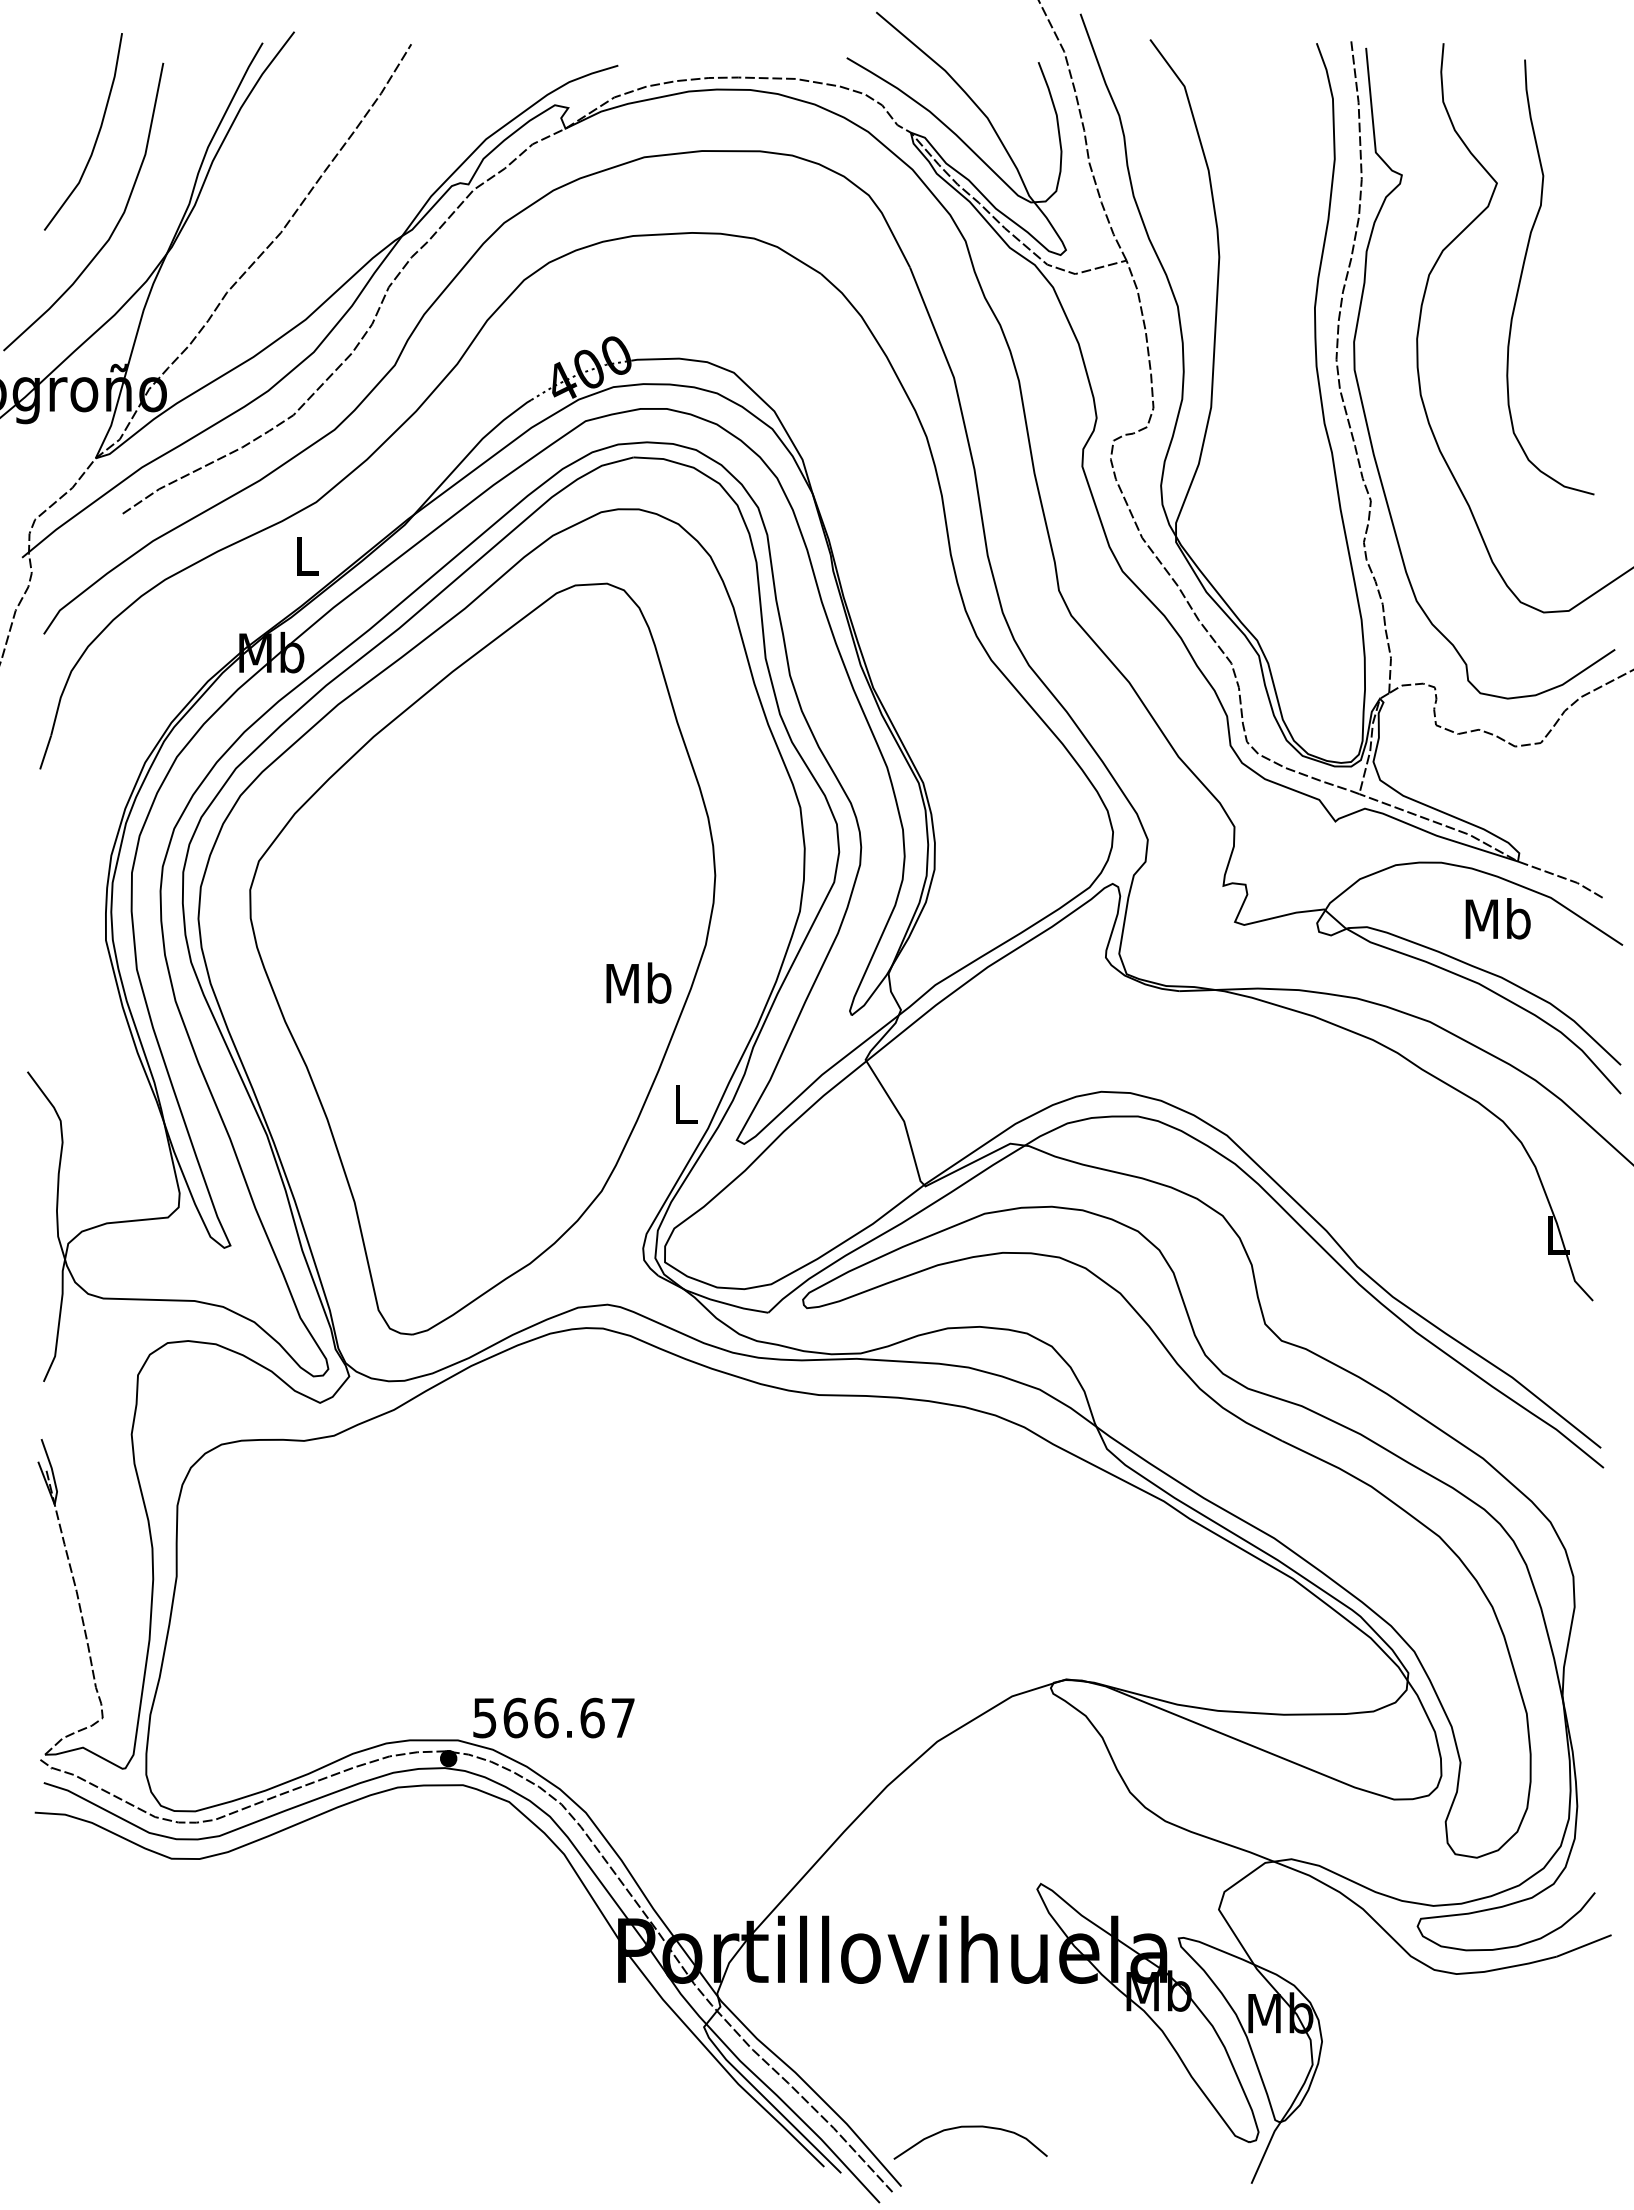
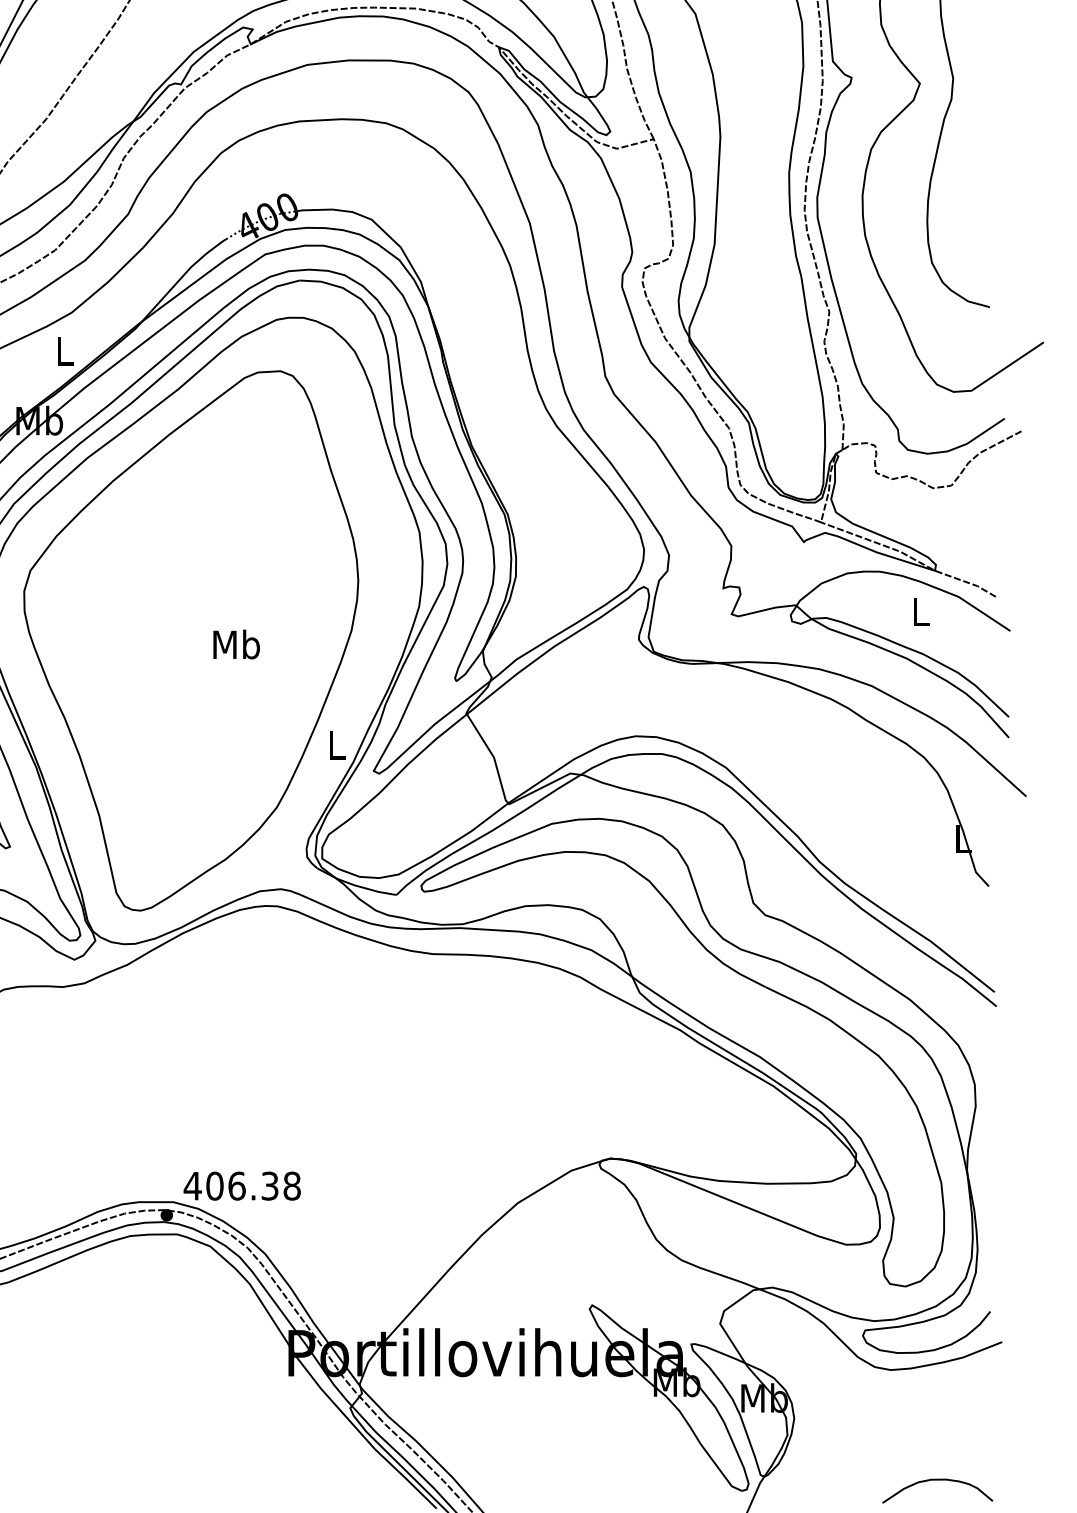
text: (1497, 918) -> (920, 611), Mb -> L
text: (638, 982) -> (236, 644), moved
text: (553, 1717) -> (242, 1185), 566.67 -> 406.38
curve: (970, 2127) -> (937, 1480), moved

